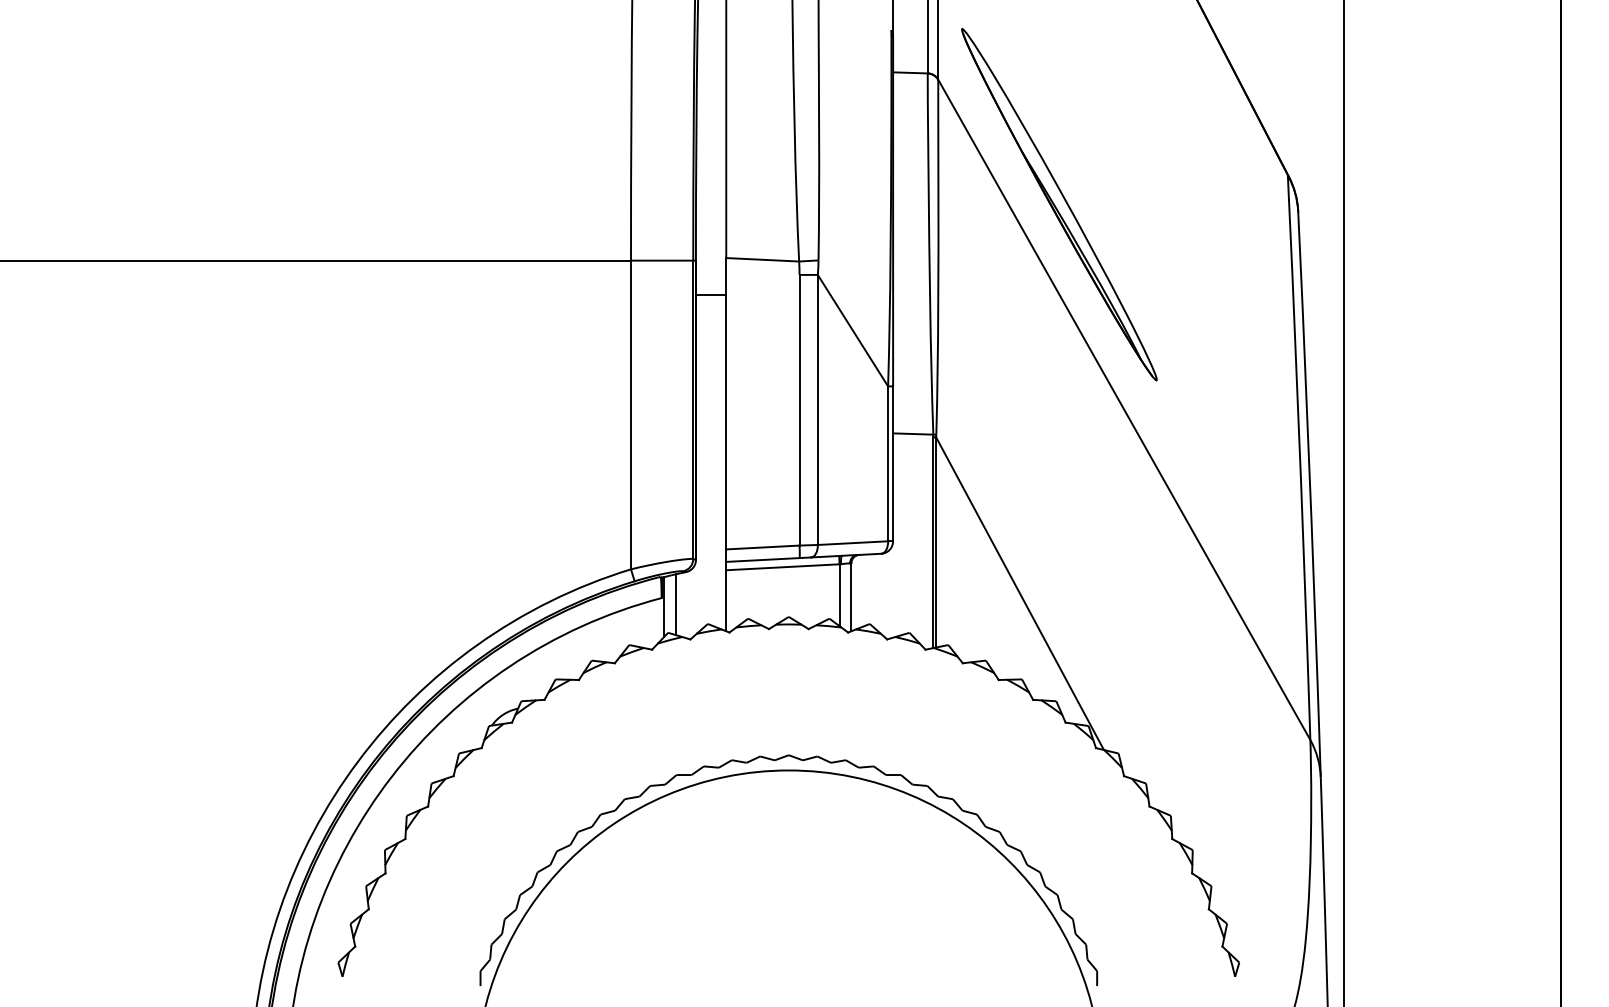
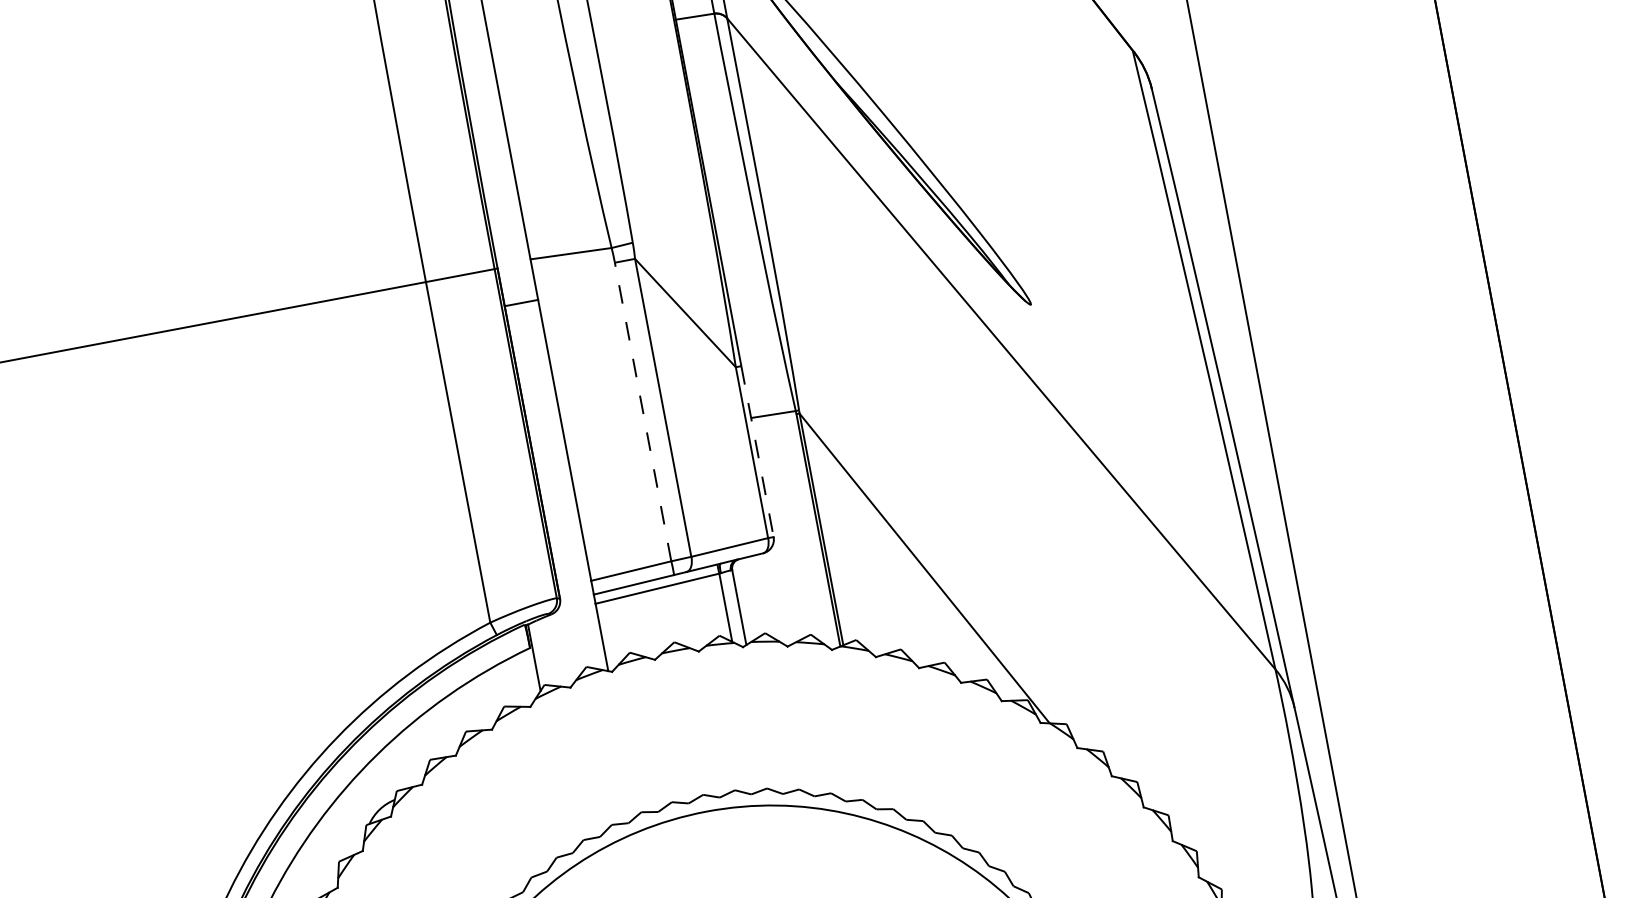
line: (799, 409) -> (642, 411), solid -> dashed
line: (893, 464) -> (758, 452), solid -> dashed
line: (675, 604) -> (546, 652), removed

